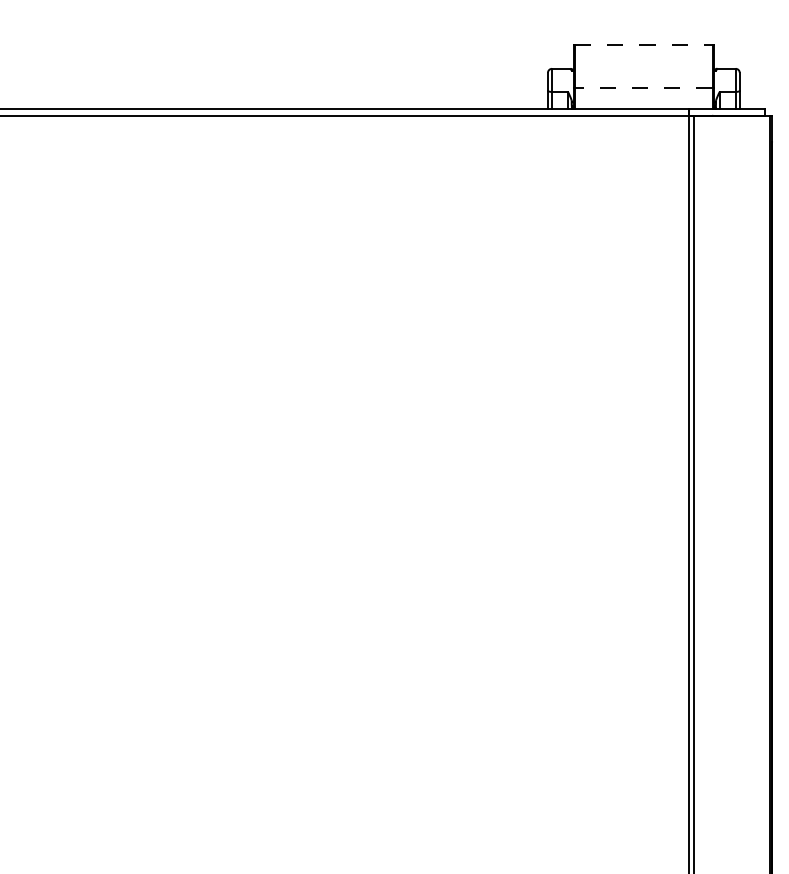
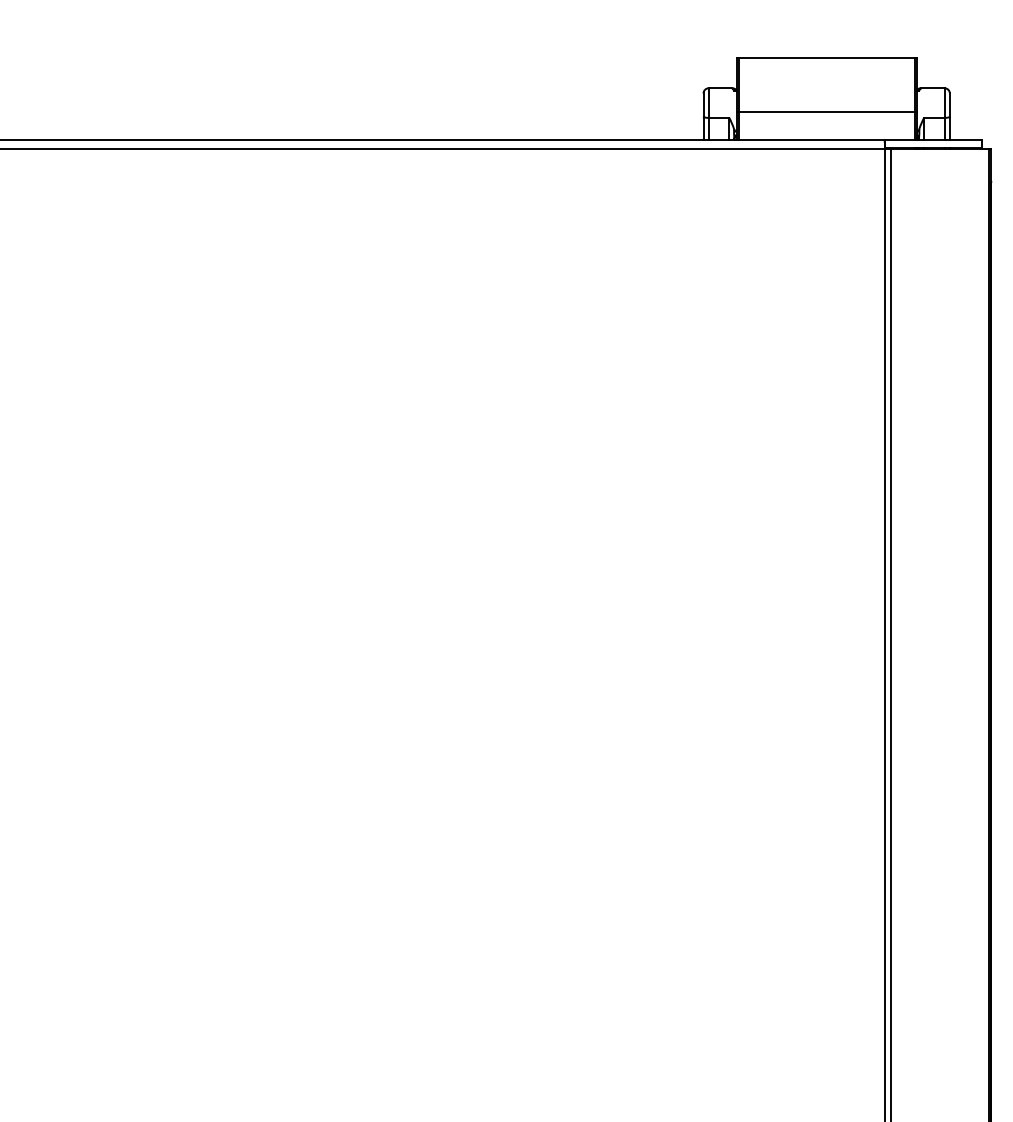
line: (644, 44) -> (827, 57), dashed -> solid
line: (643, 87) -> (826, 112), dashed -> solid

